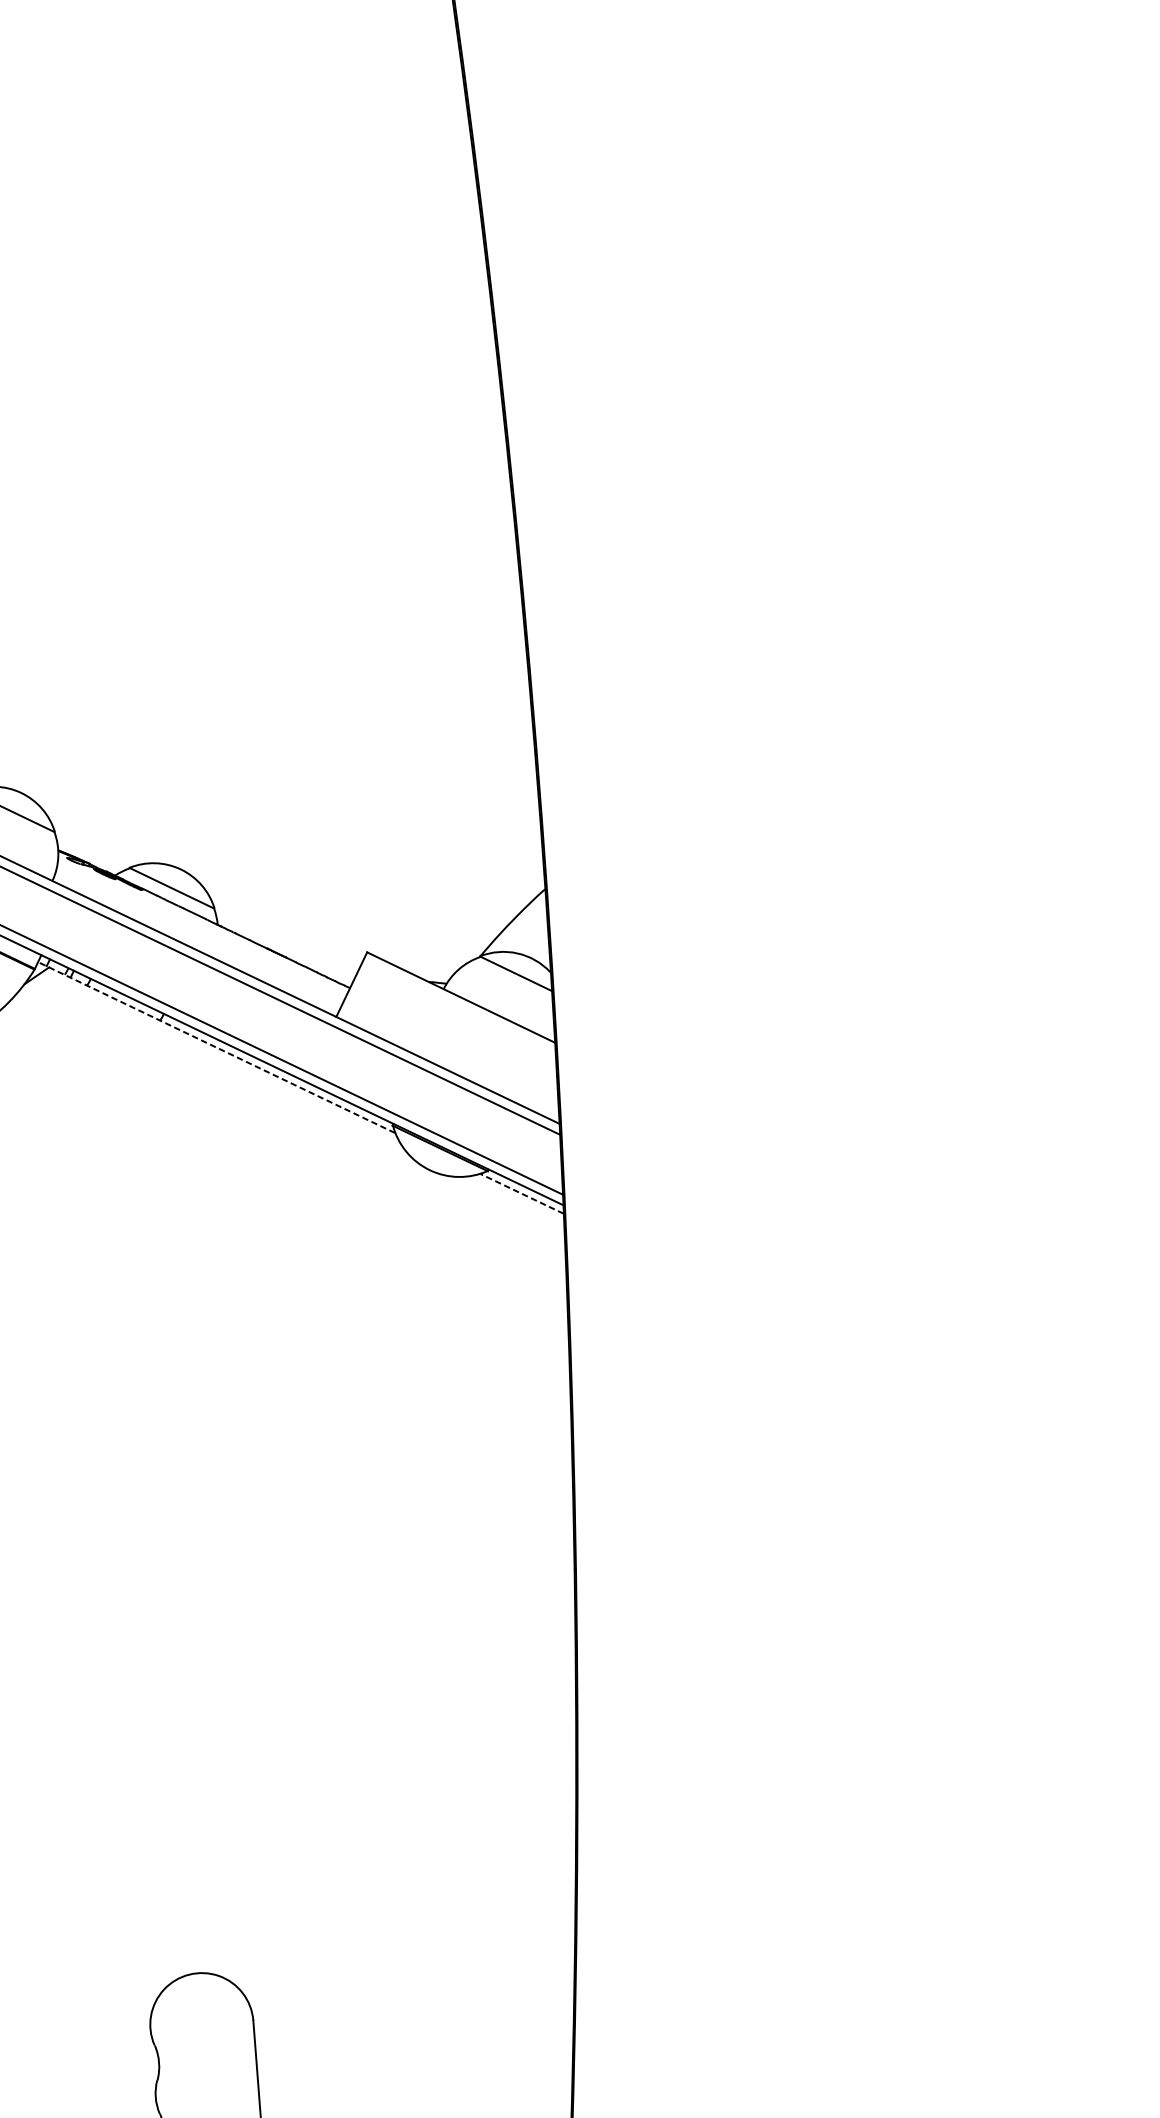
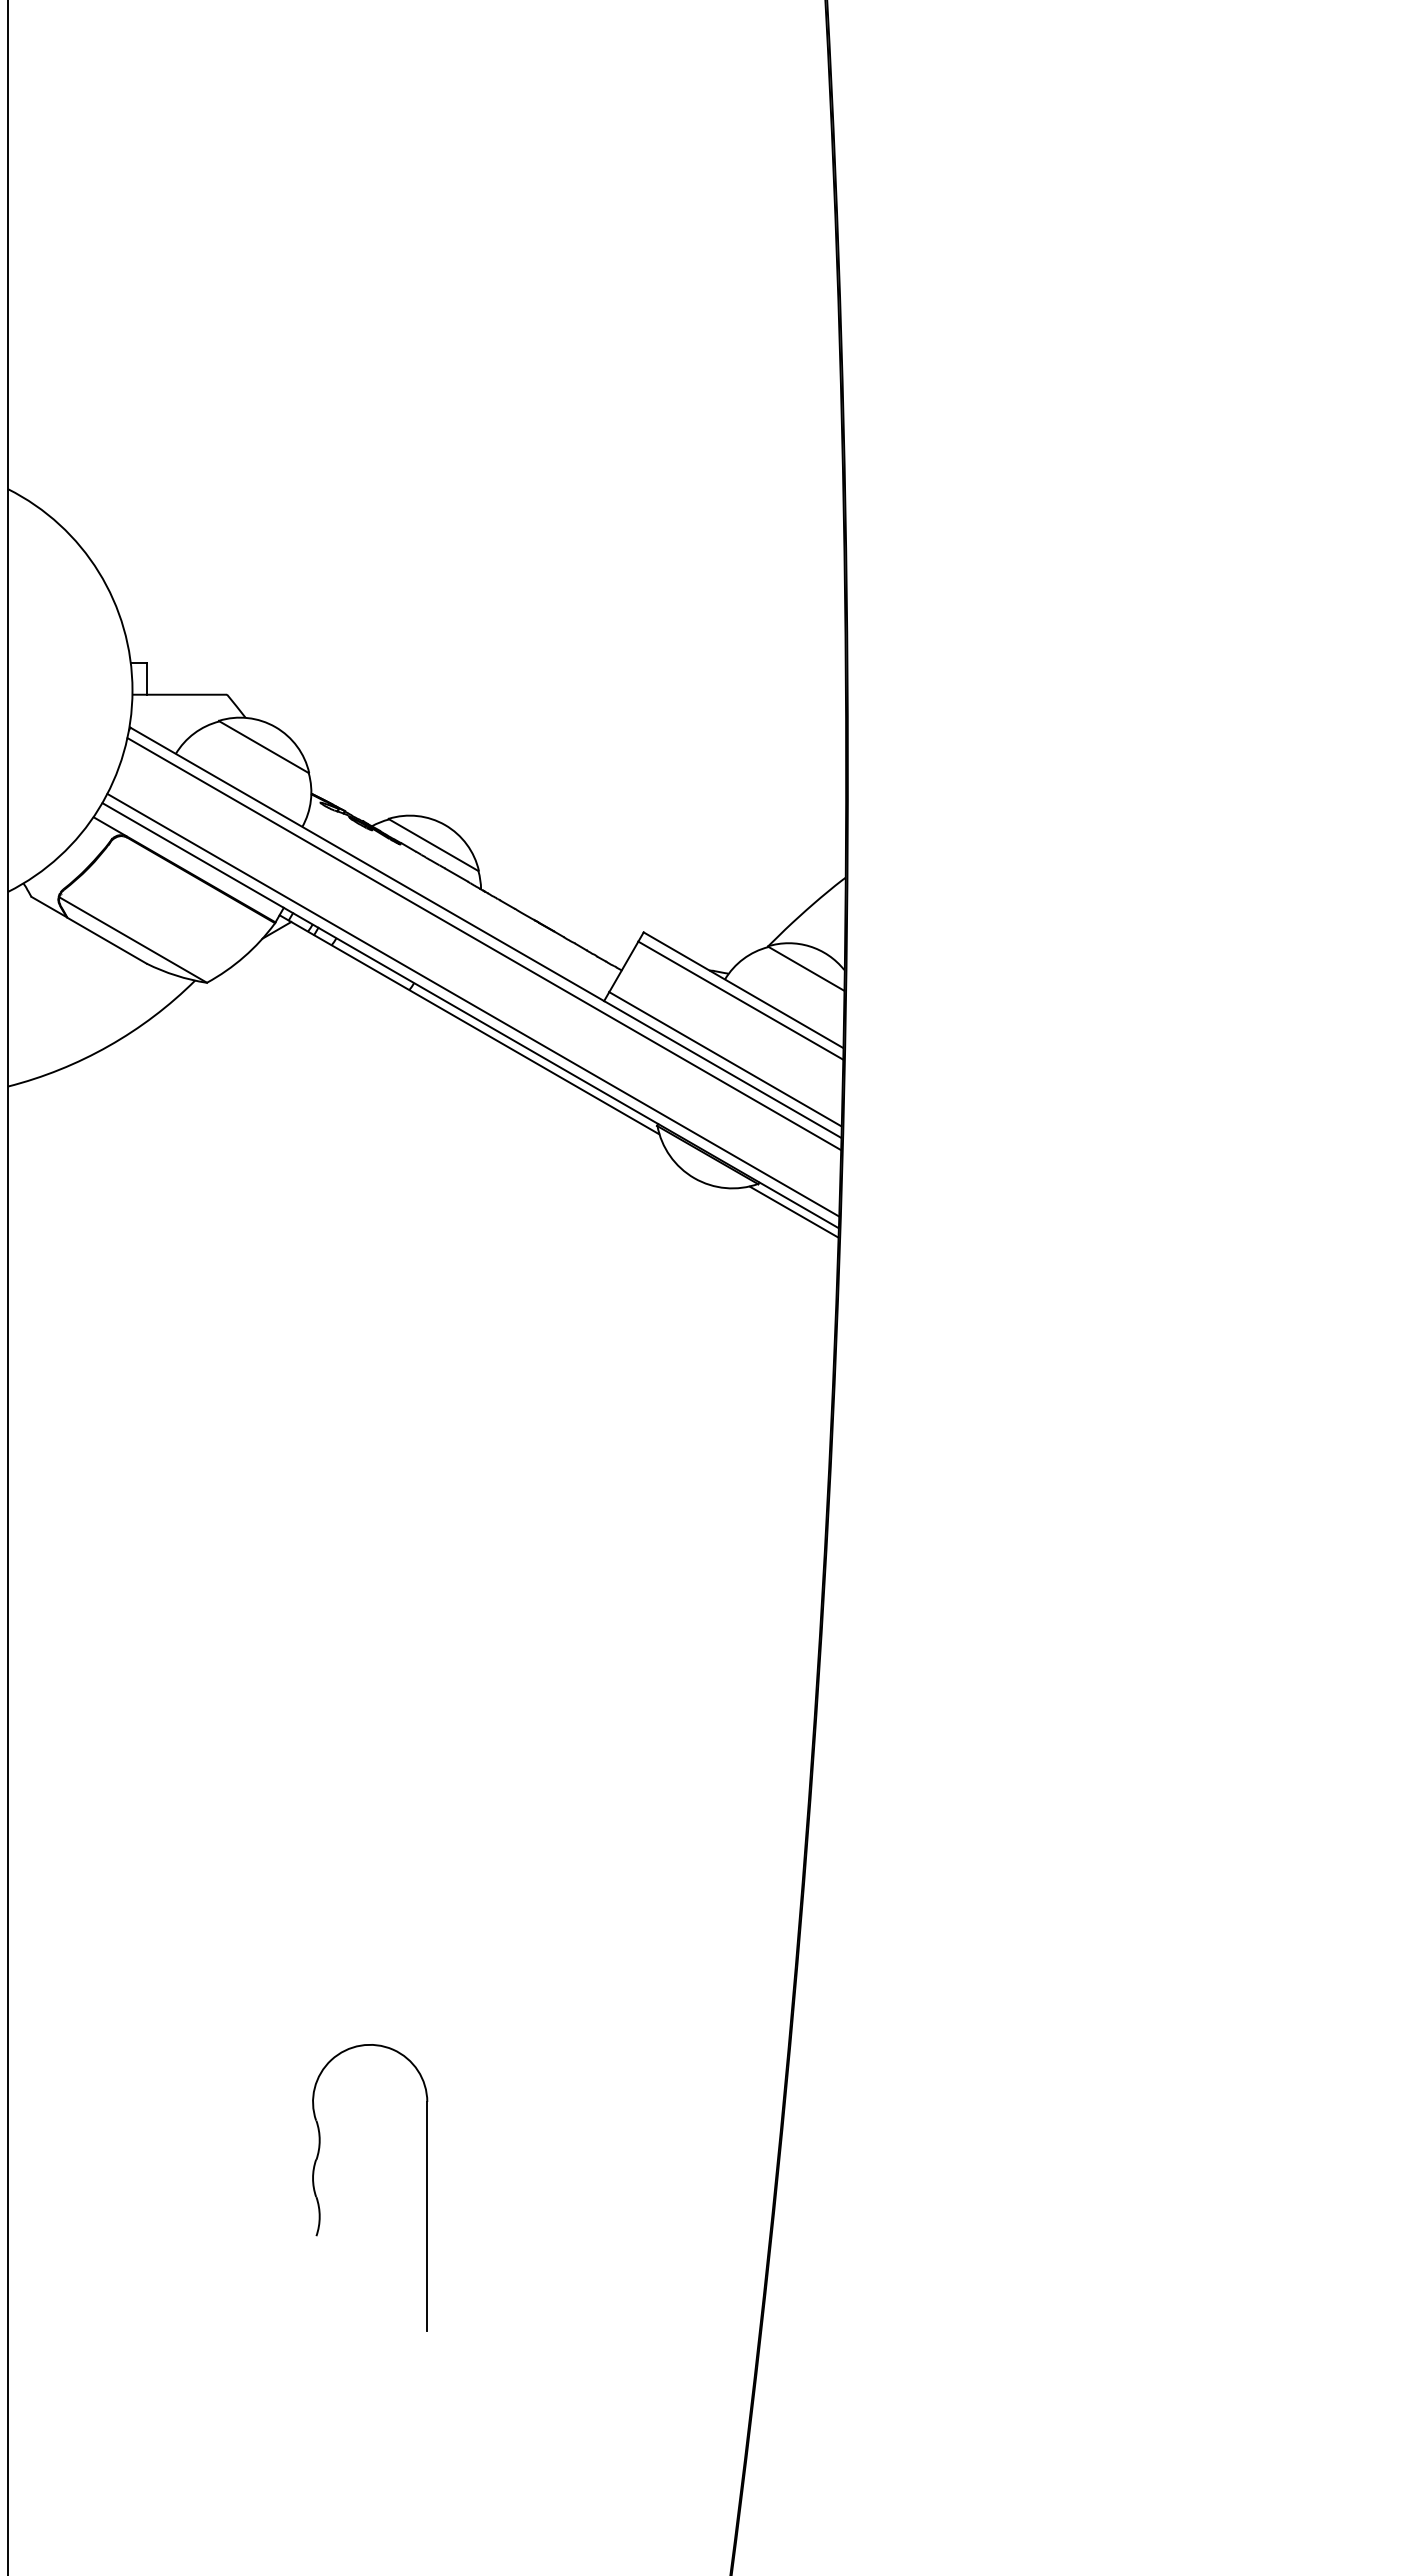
line: (459, 1006) -> (740, 1000), added
line: (215, 1047) -> (468, 1024), dashed -> solid
line: (449, 1061) -> (725, 1059), added
line: (522, 1194) -> (794, 1212), dashed -> solid

